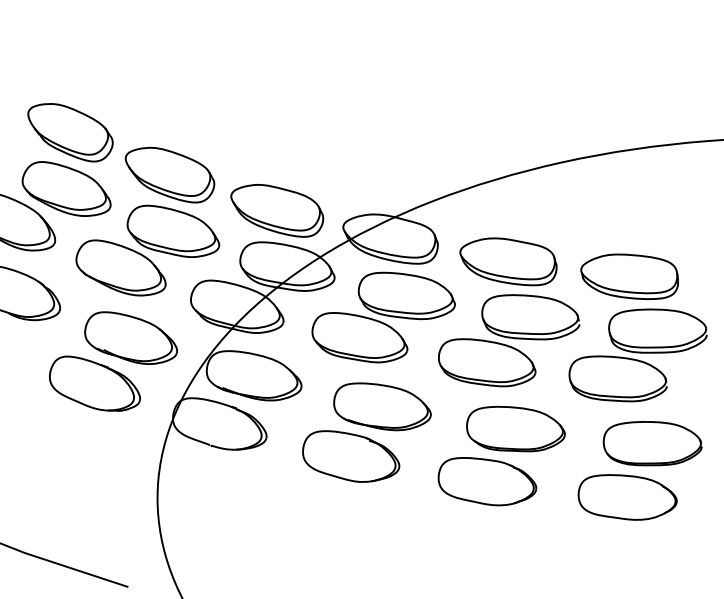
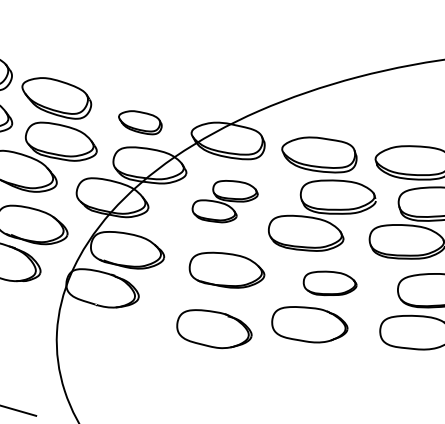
part: (277, 210) -> (140, 122), size x0.6
part: (383, 317) -> (225, 201), size x0.6
part: (515, 428) -> (329, 282), size x0.7
part: (351, 456) -> (214, 328), moved

